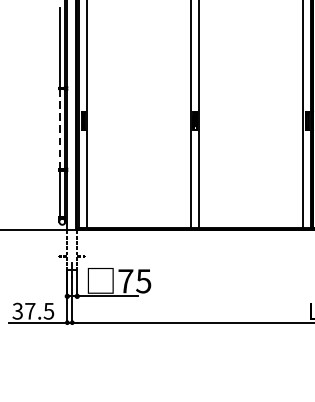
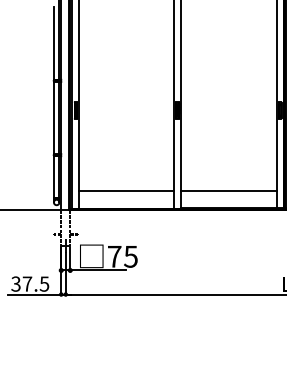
line: (59, 129) -> (54, 118), dashed -> solid
line: (138, 209) -> (126, 191), added
line: (250, 209) -> (228, 191), added

